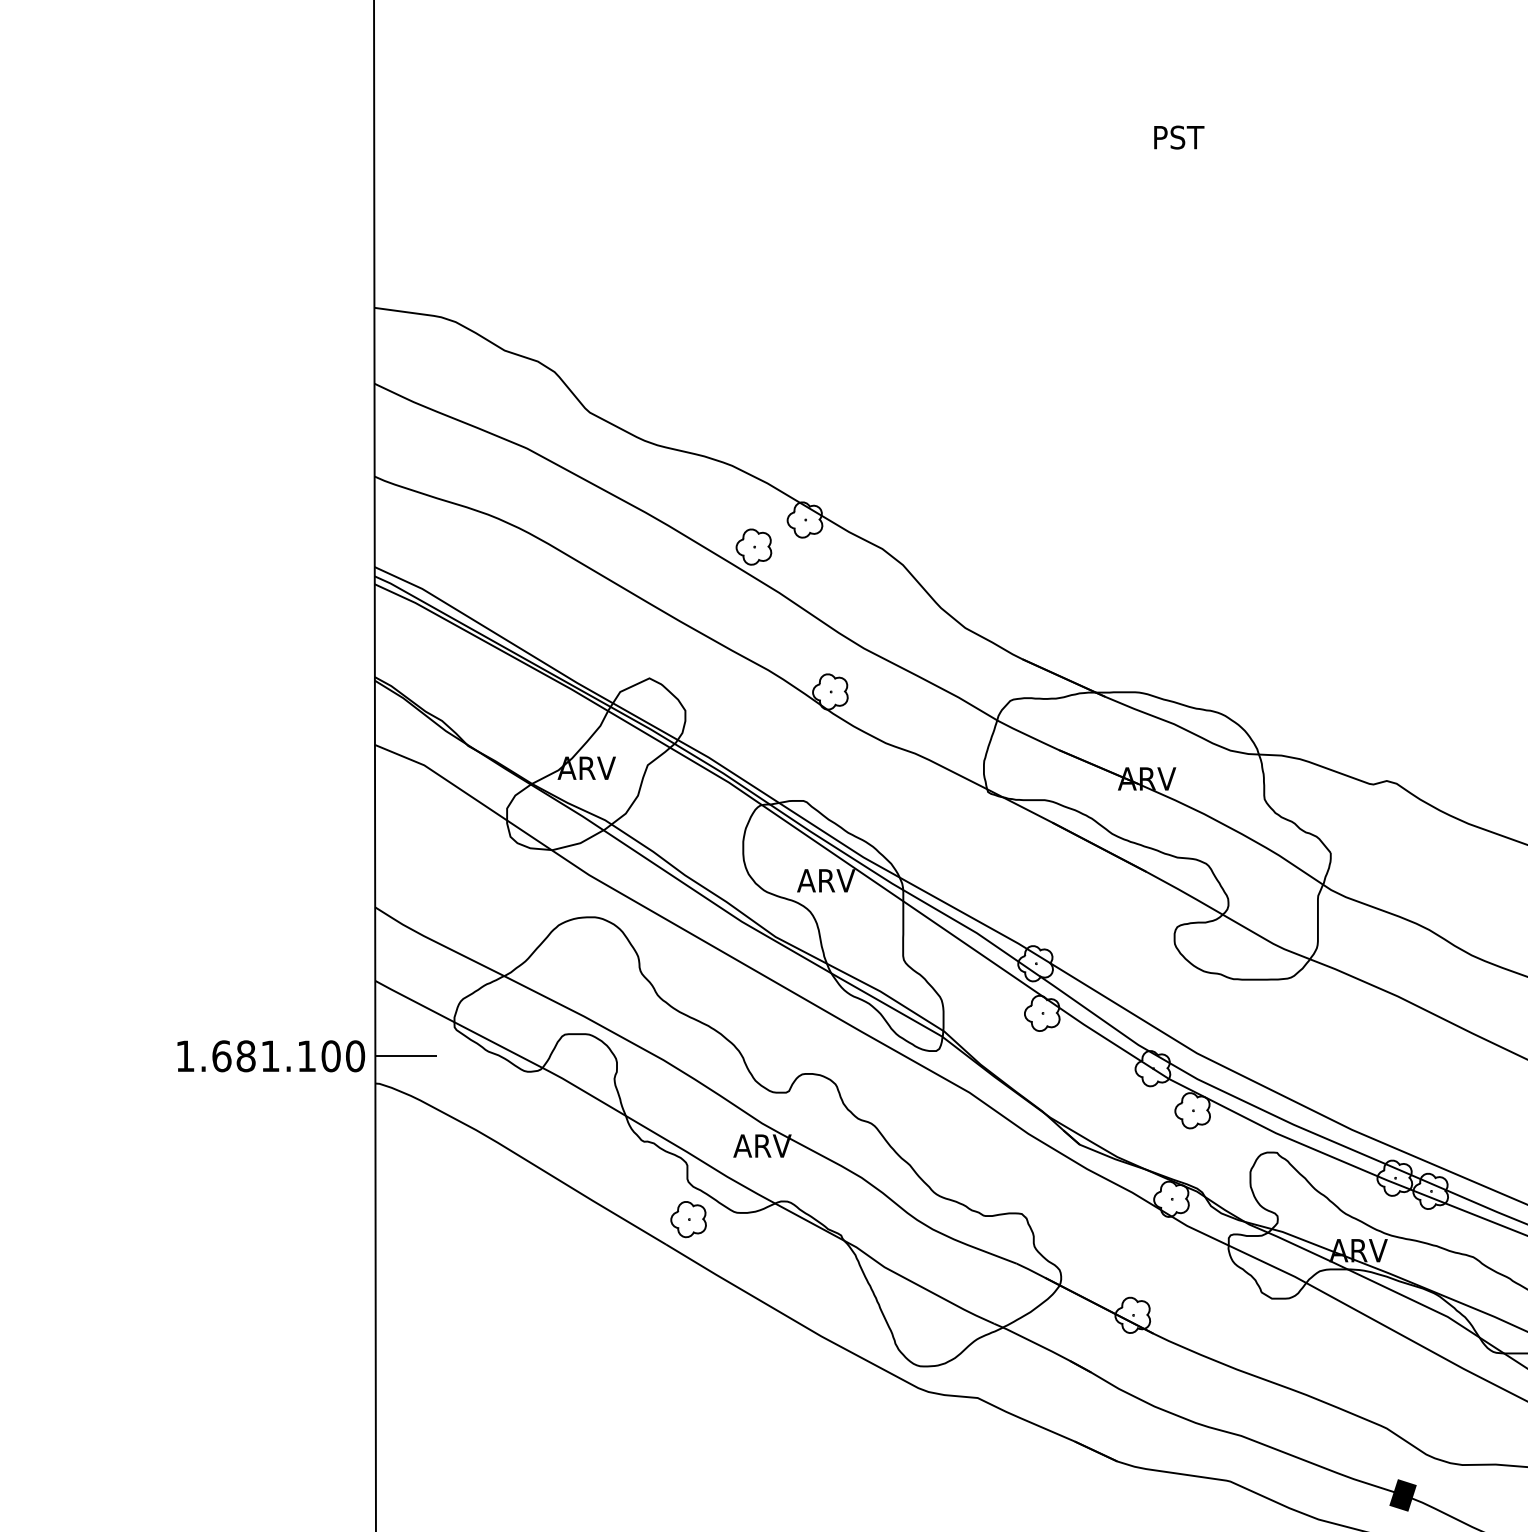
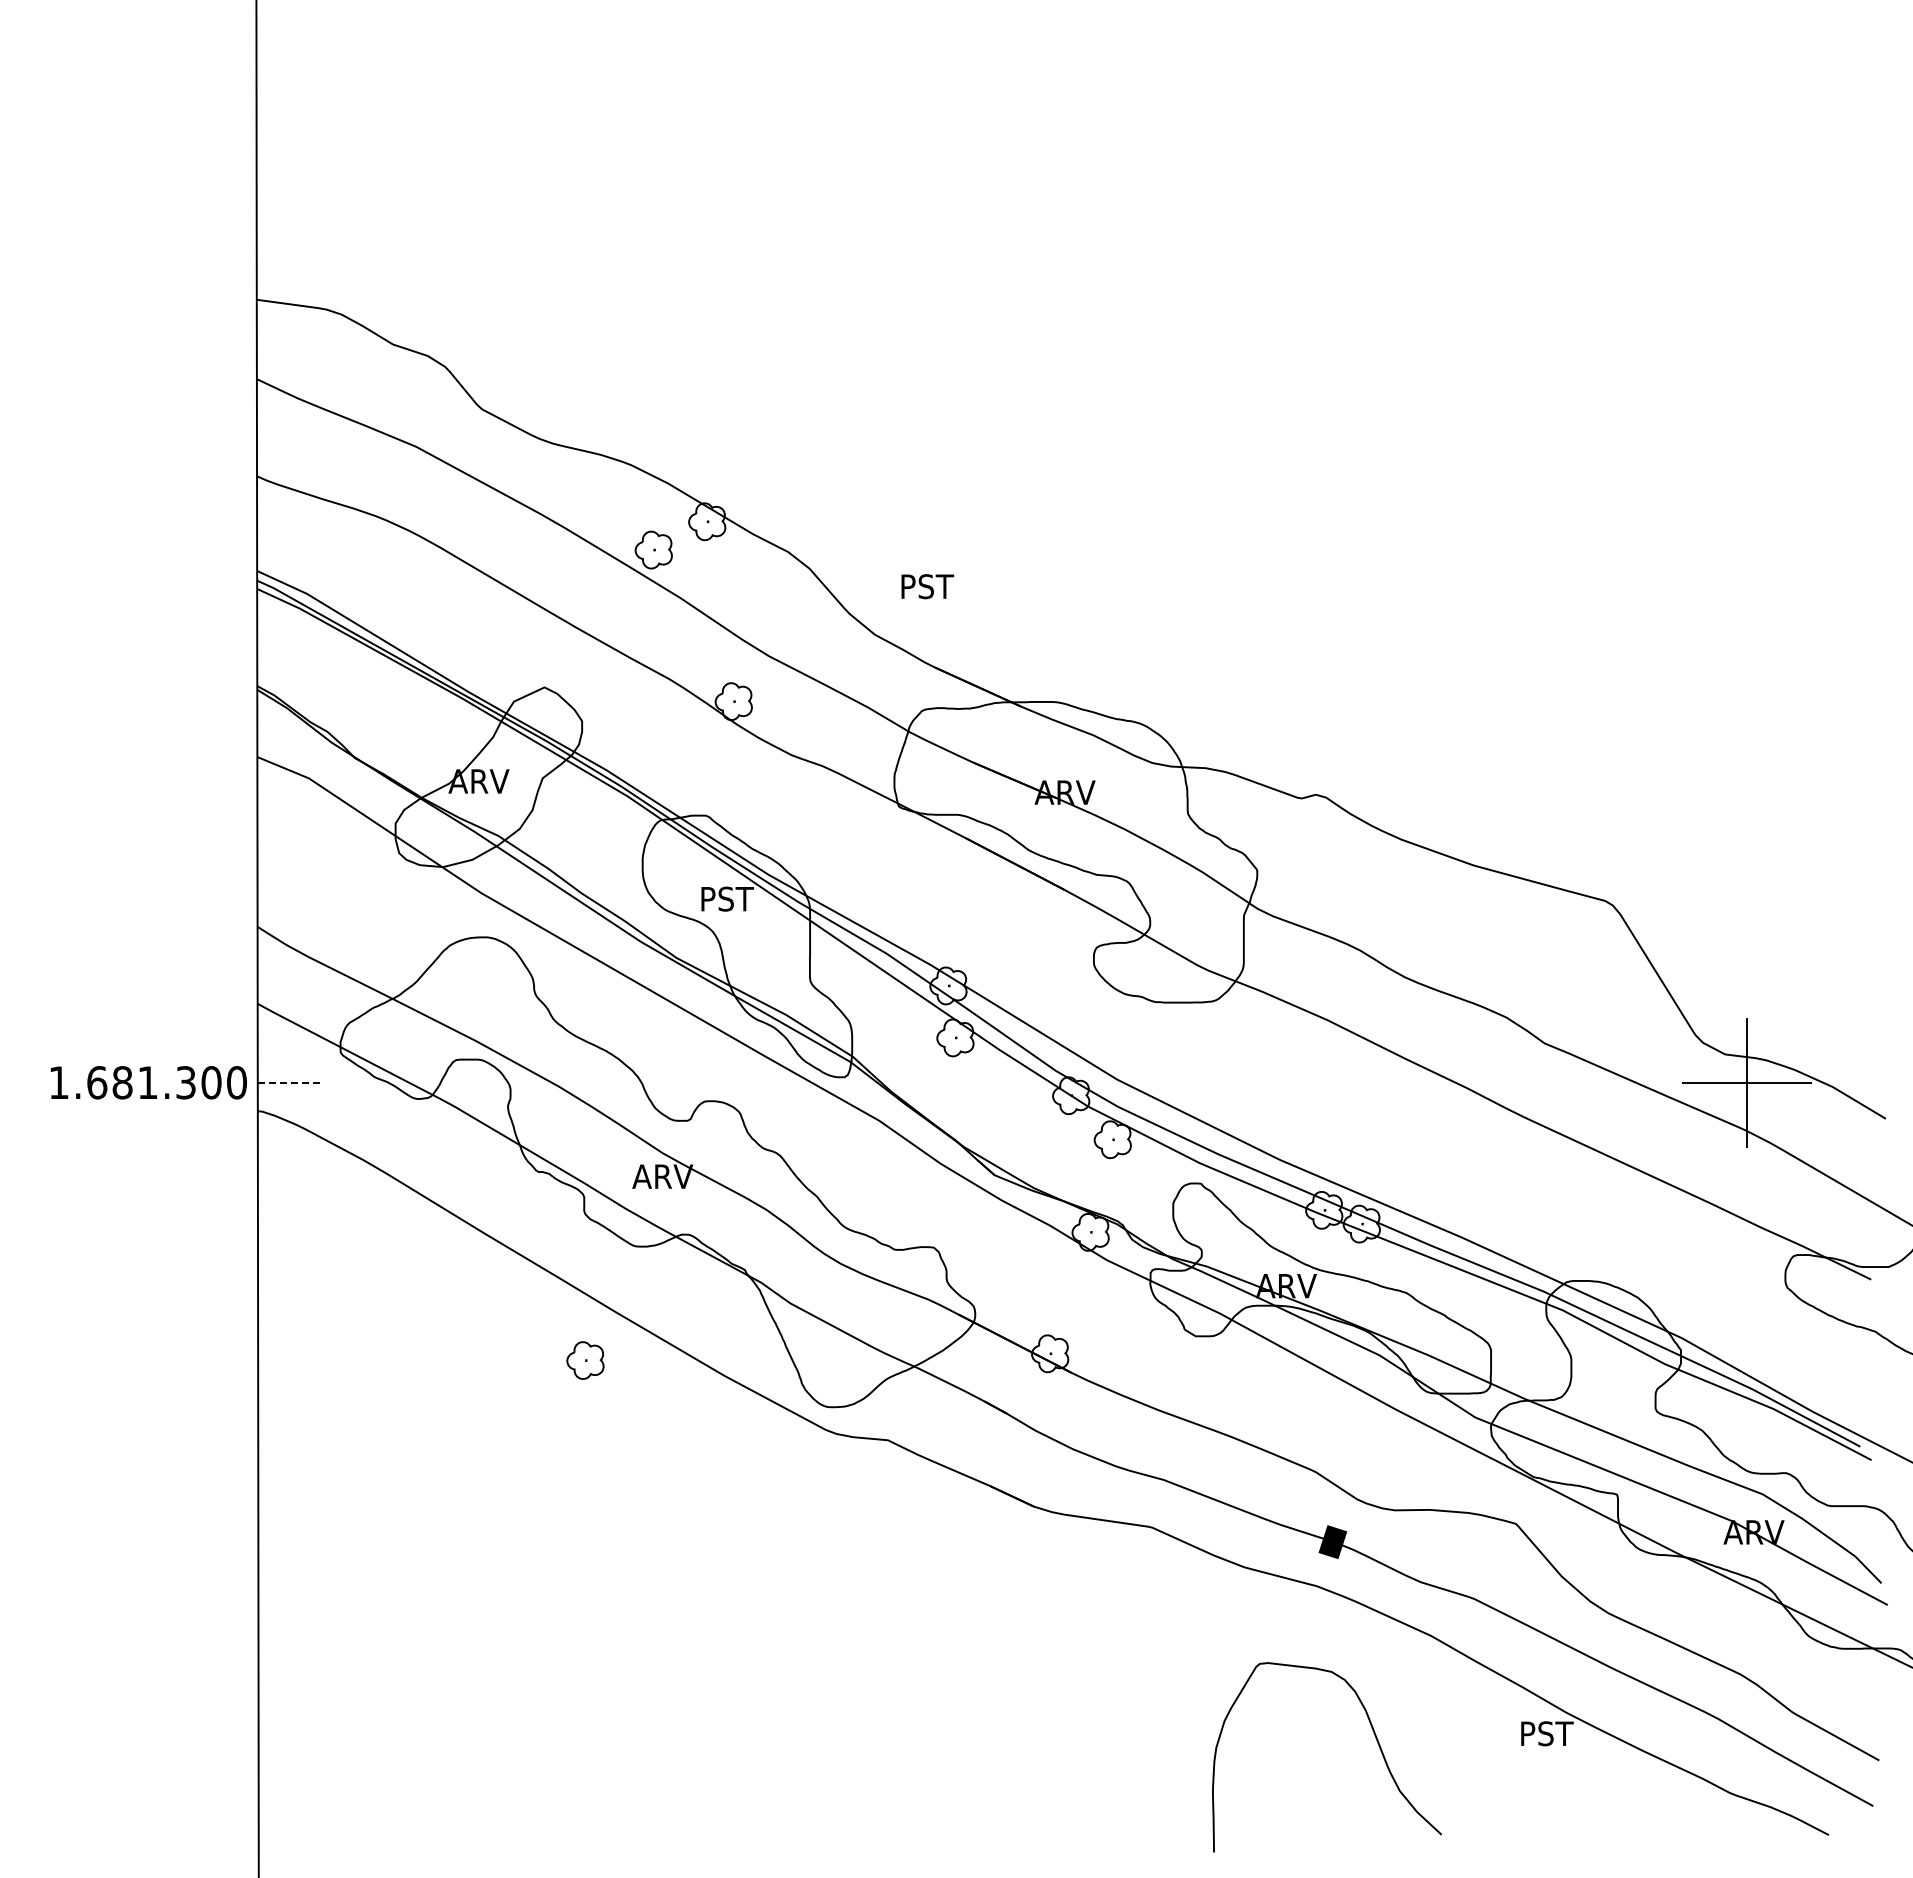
text: (1179, 137) -> (927, 586), moved
text: (826, 880) -> (729, 898), ARV -> PST
text: (306, 1056) -> (185, 1082), 1.681.100 -> 1.681.300
line: (406, 1056) -> (290, 1082), solid -> dashed
part: (688, 1219) -> (585, 1360), moved

